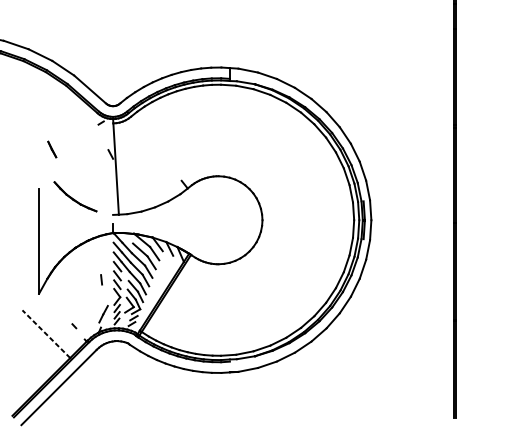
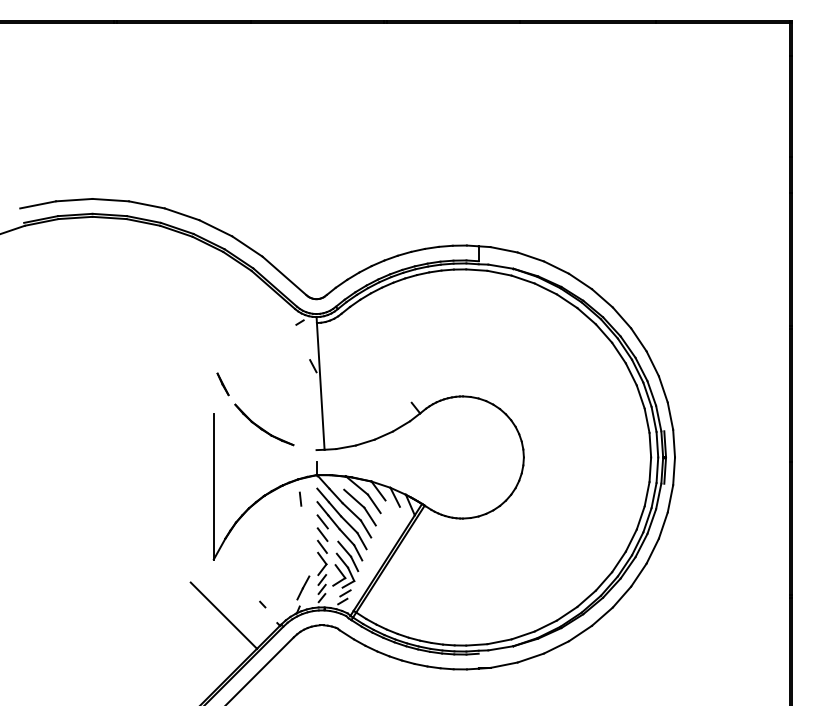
line: (51, 149) -> (222, 384), moved
line: (101, 279) -> (300, 498), moved
line: (46, 334) -> (223, 615), dashed -> solid

